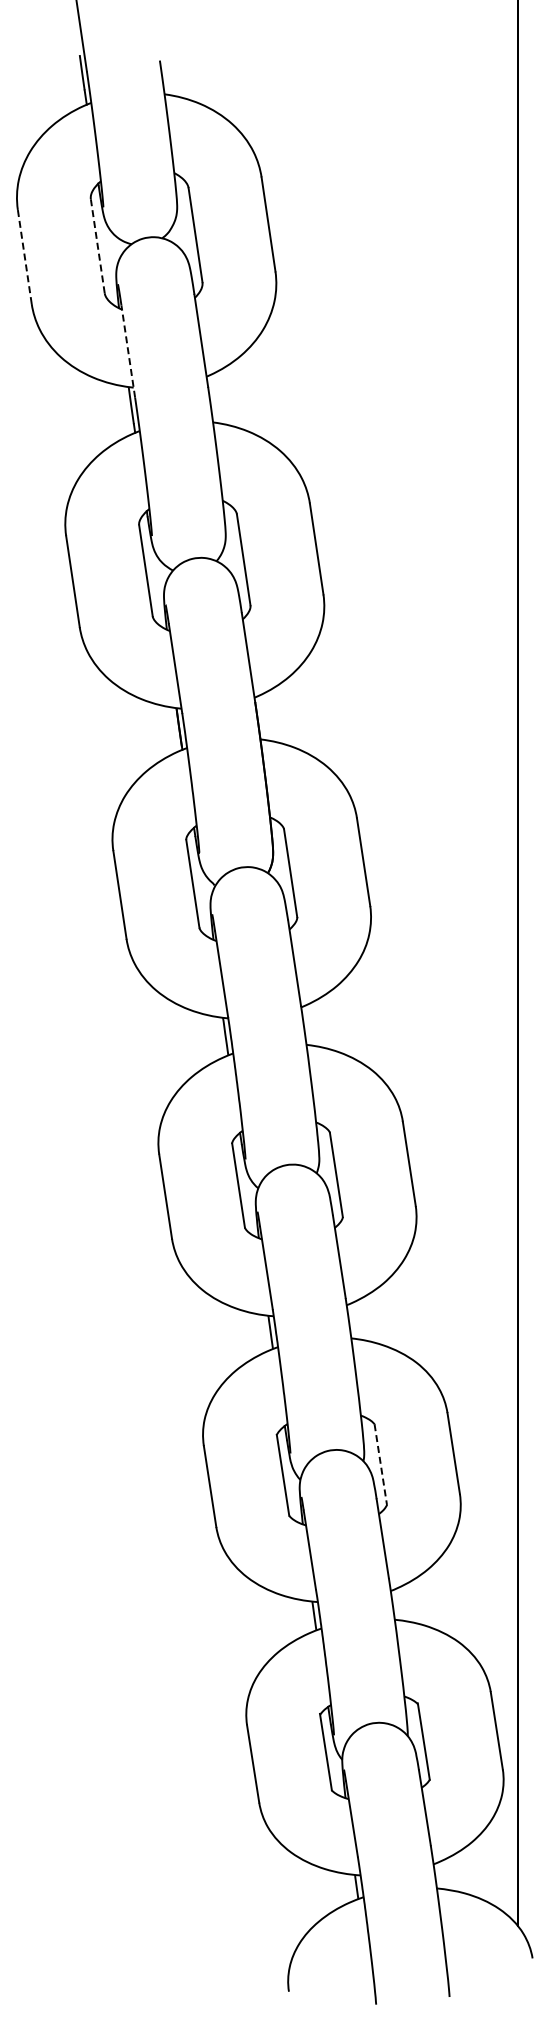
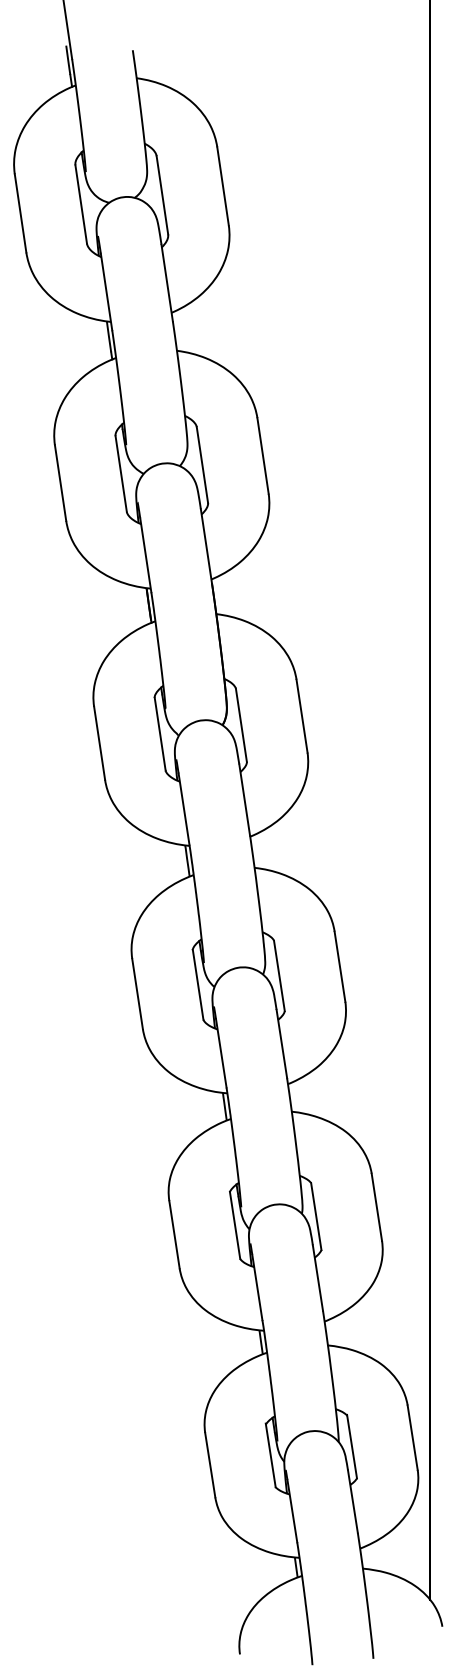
line: (97, 246) -> (80, 204), dashed -> solid
line: (24, 256) -> (20, 212), dashed -> solid
line: (128, 351) -> (106, 291), dashed -> solid
line: (380, 1464) -> (316, 1216), dashed -> solid

